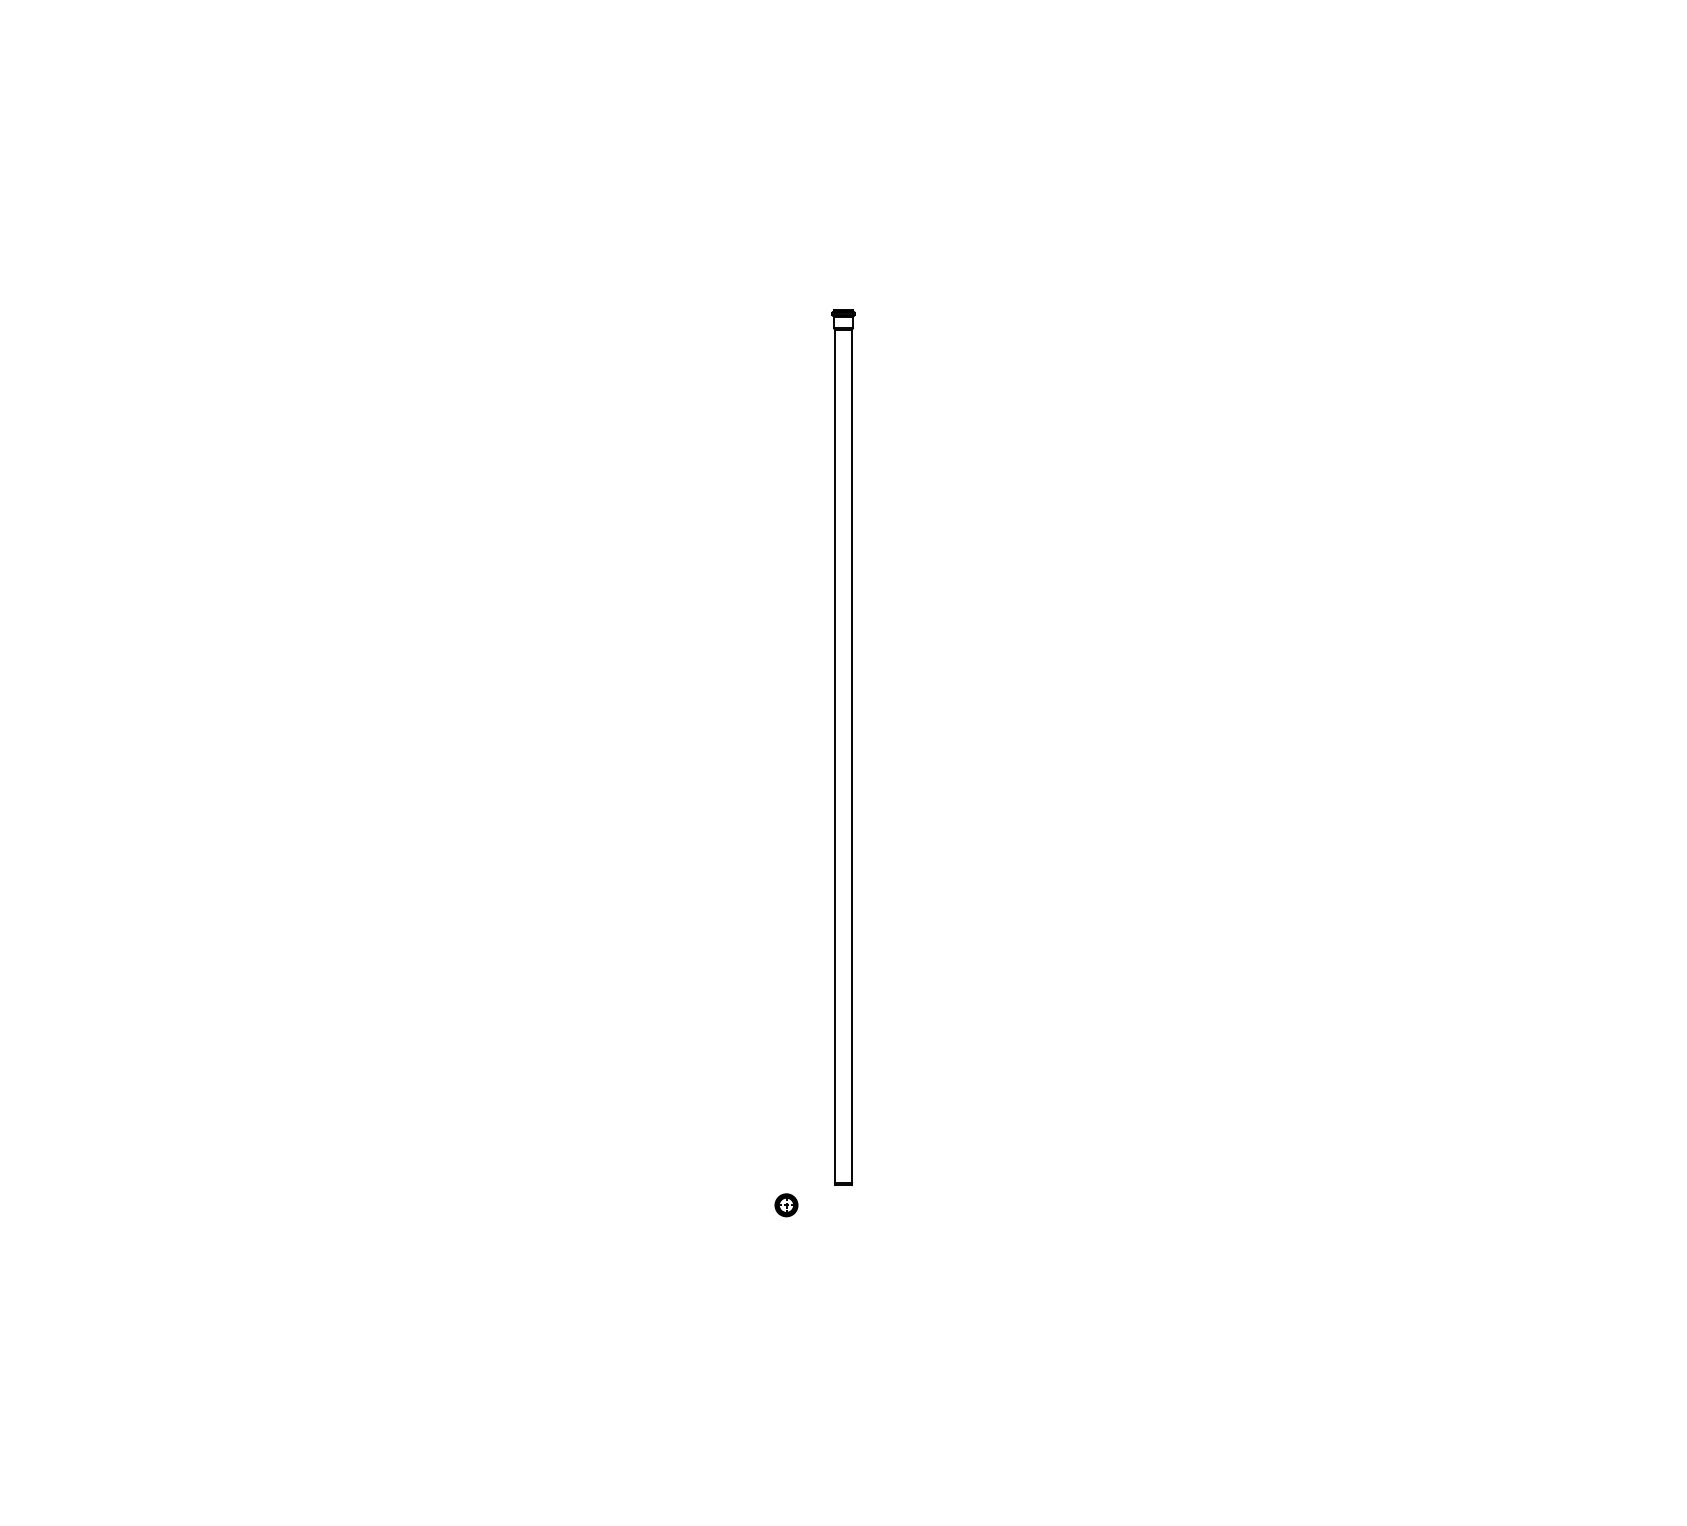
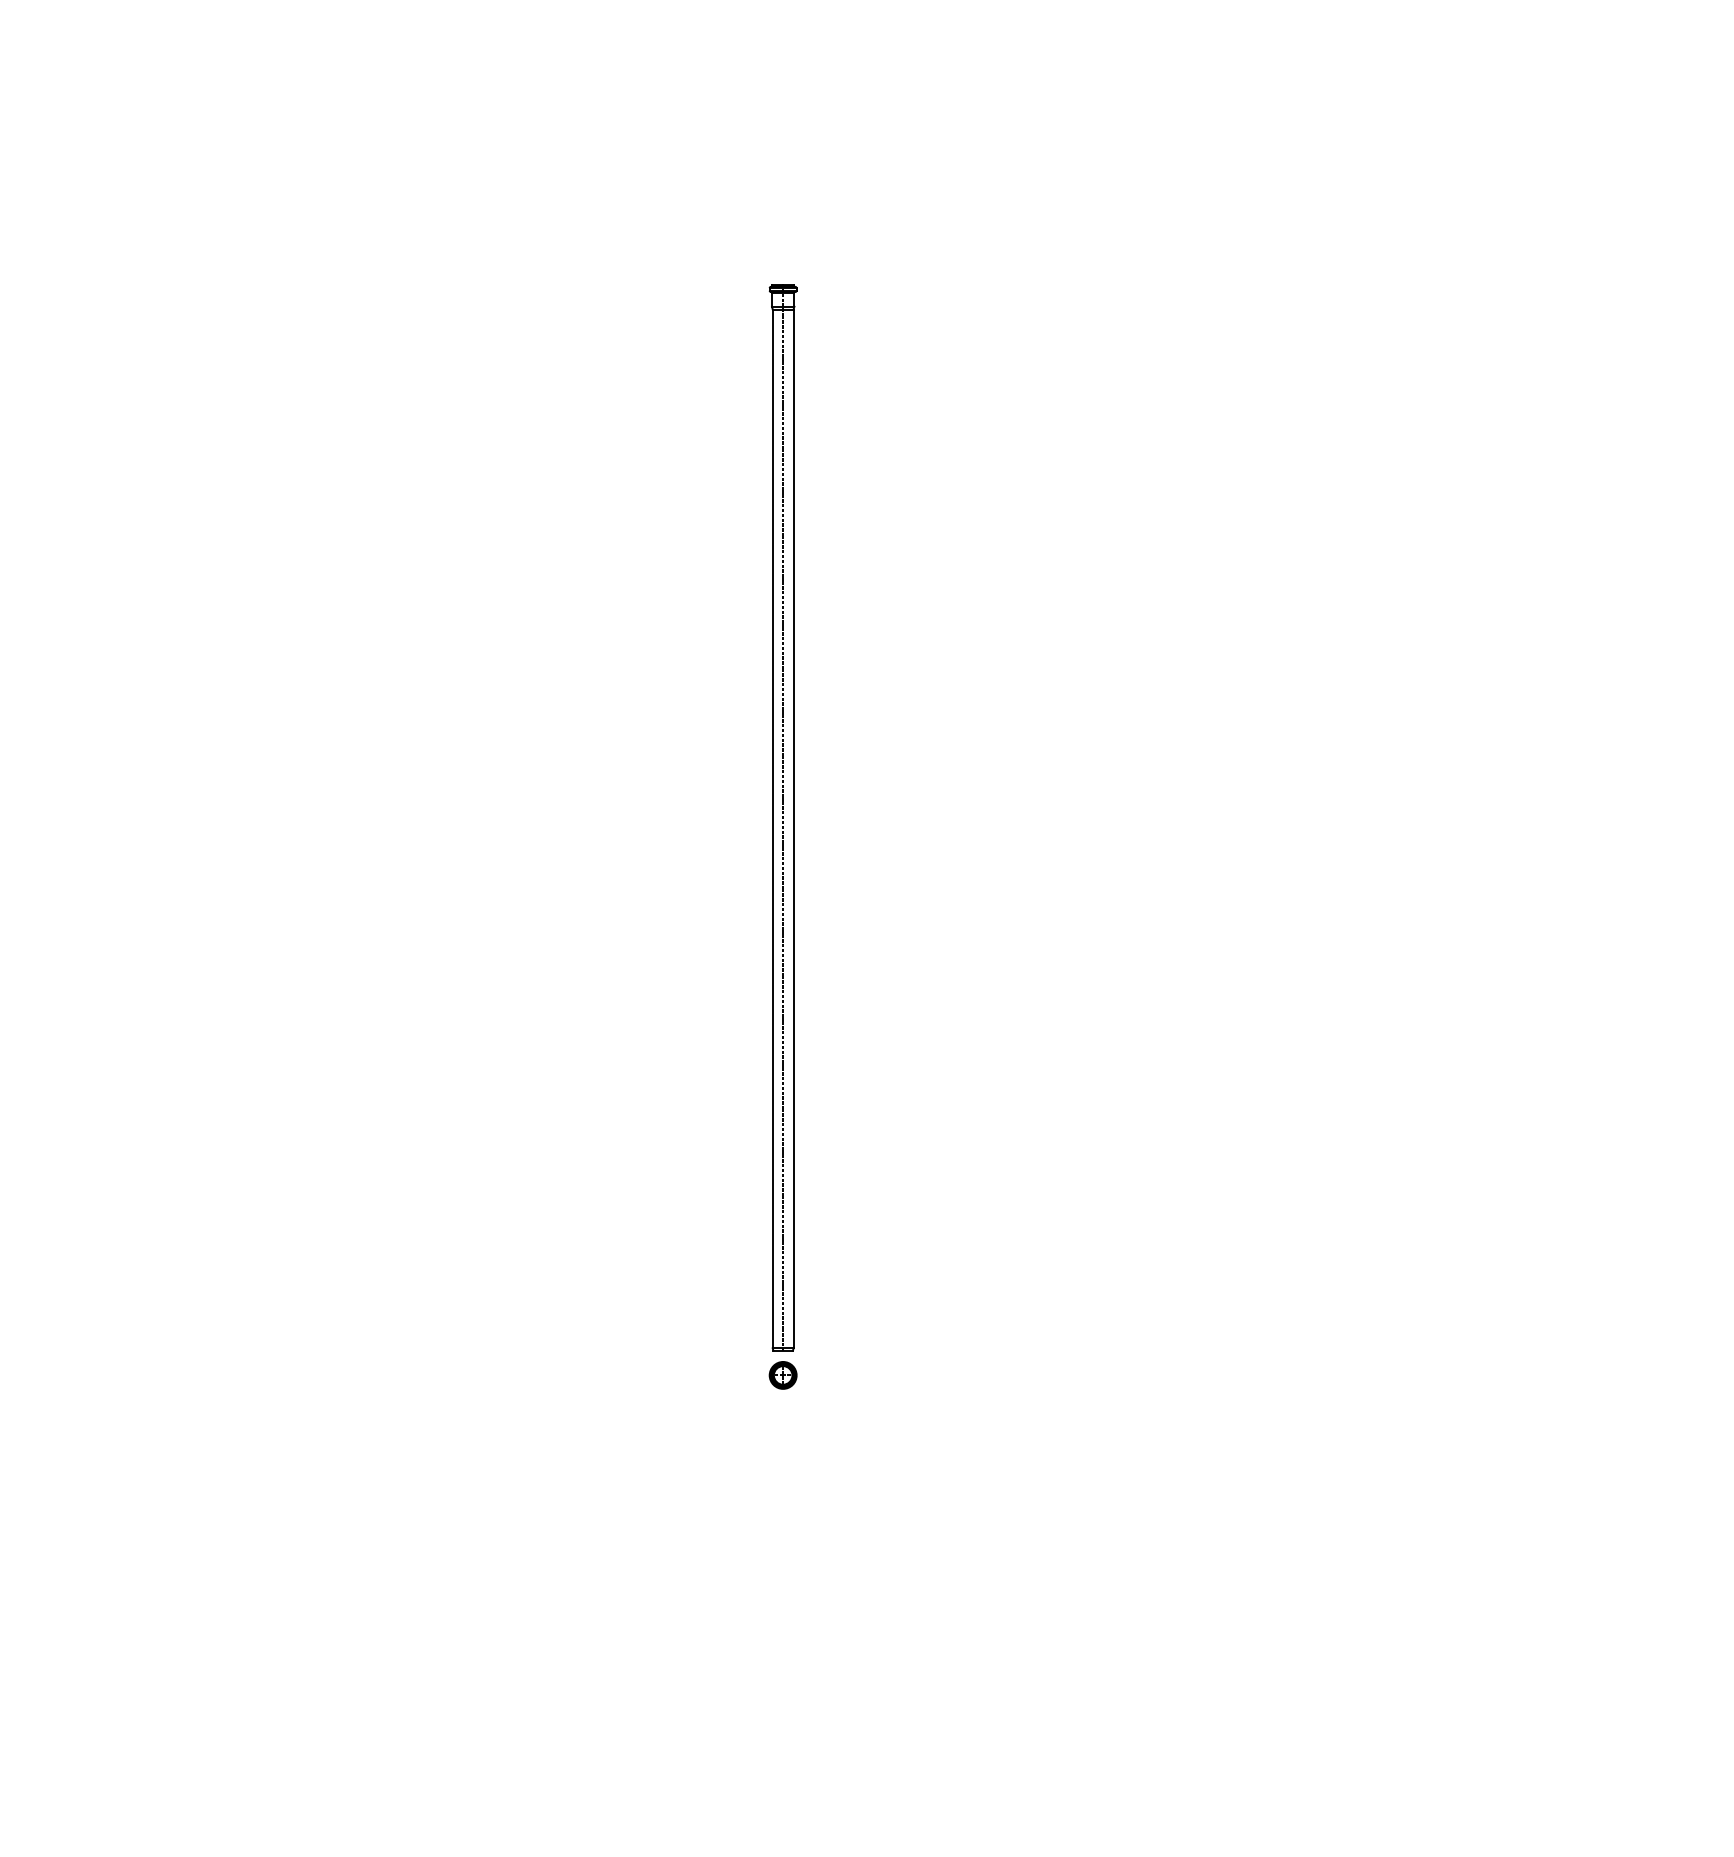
line: (843, 747) -> (783, 817), added
part: (786, 1205) -> (783, 1375), moved

